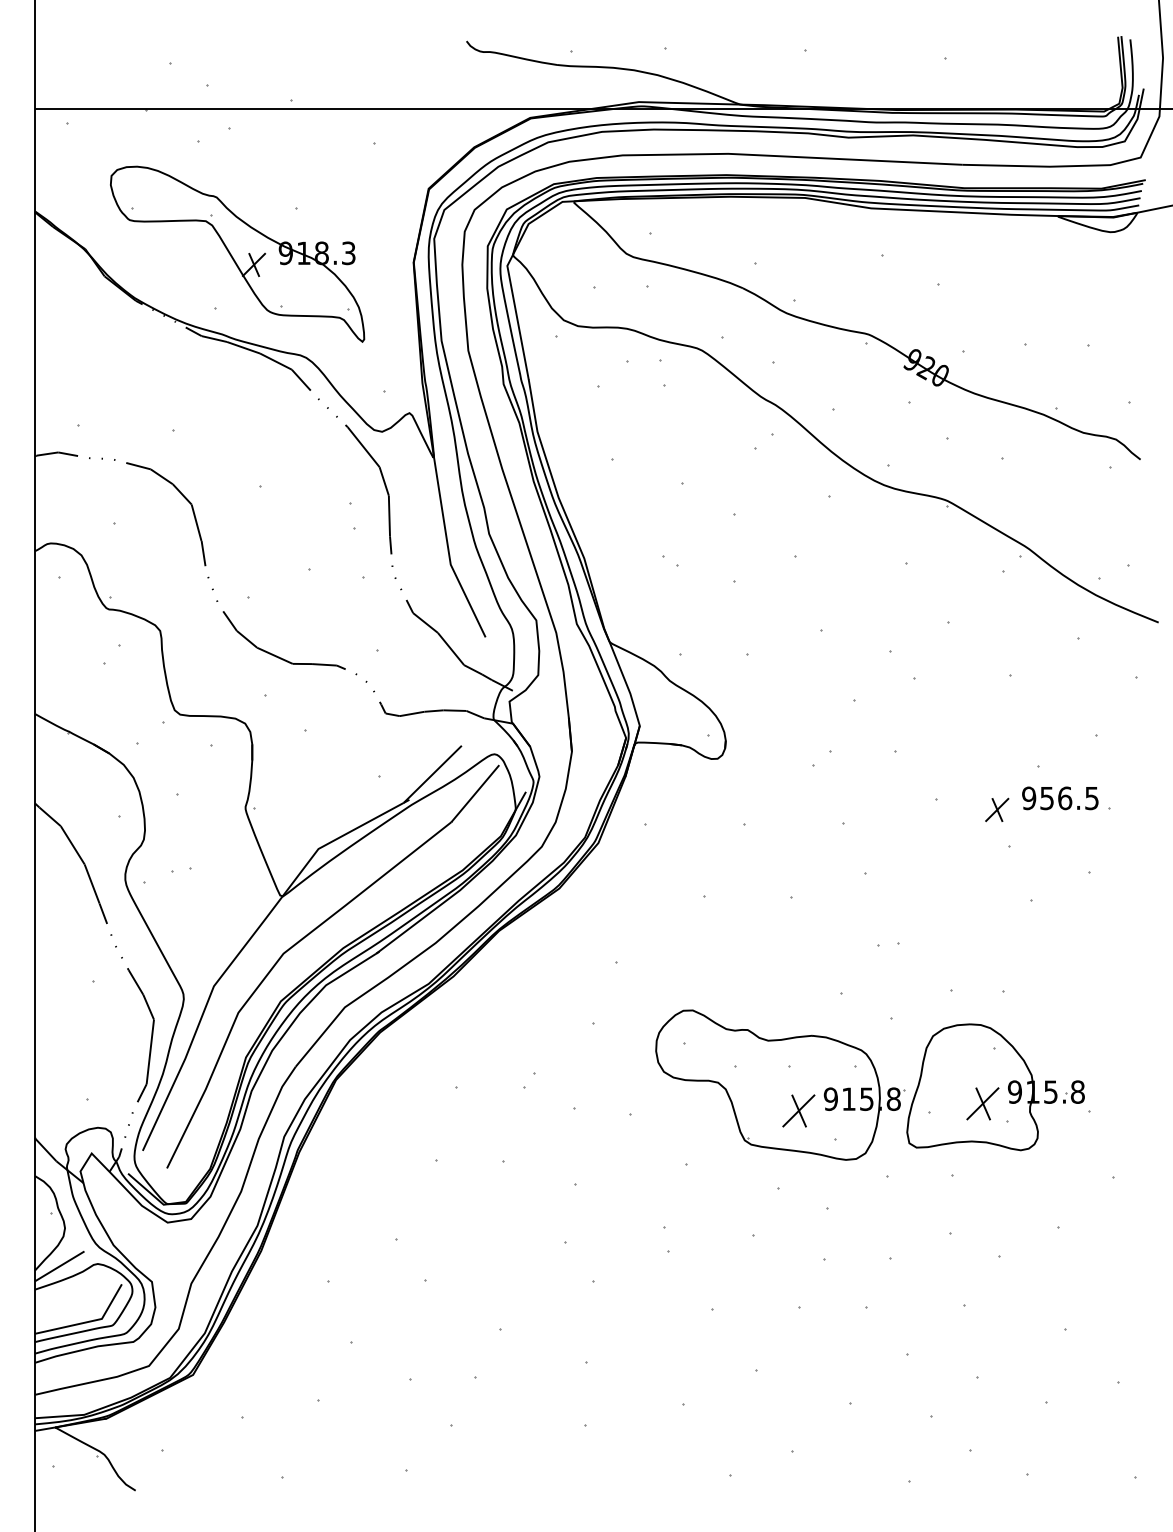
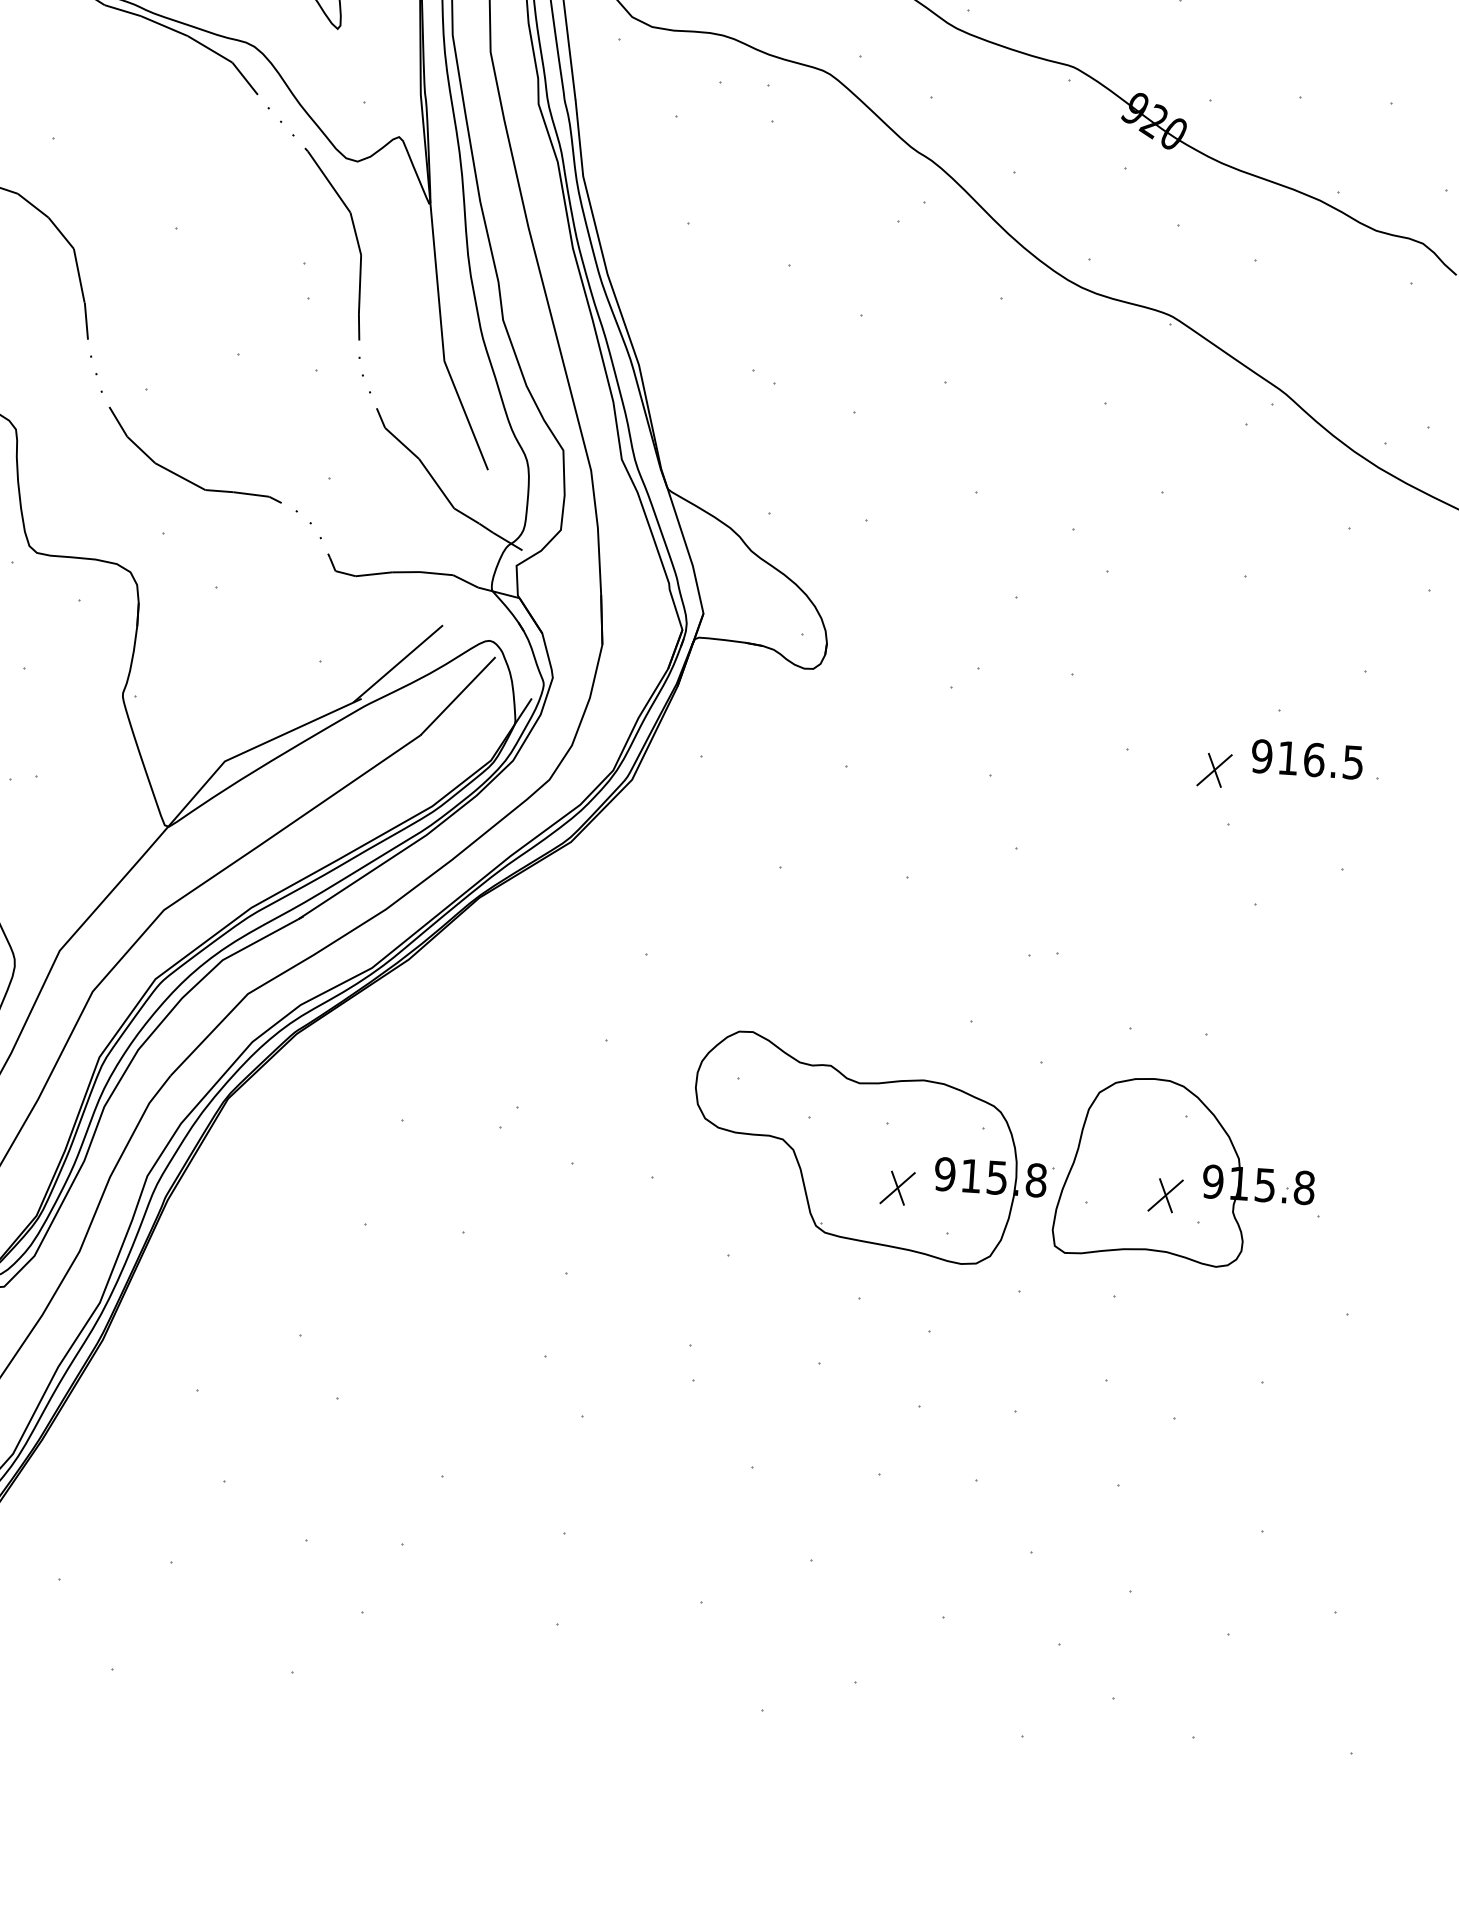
text: (1046, 798) -> (1287, 758), 956.5 -> 916.5
part: (983, 1103) -> (1166, 1195), size x0.71
part: (799, 1110) -> (898, 1187), size x0.71

